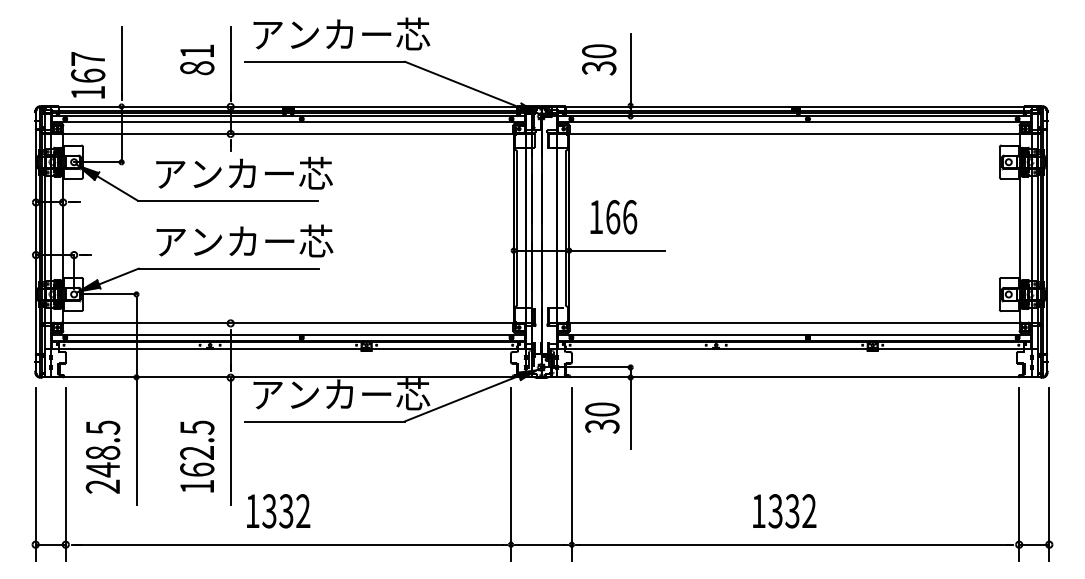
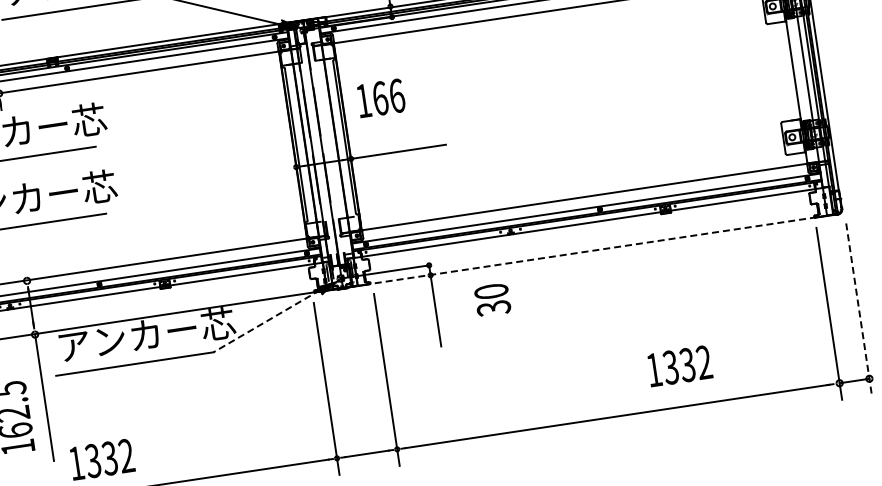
text: (613, 217) -> (380, 98), moved
line: (794, 377) -> (592, 251), solid -> dashed
line: (461, 398) -> (266, 321), solid -> dashed
text: (602, 417) -> (492, 299), moved
line: (1049, 474) -> (859, 309), solid -> dashed
text: (784, 511) -> (679, 366), moved

